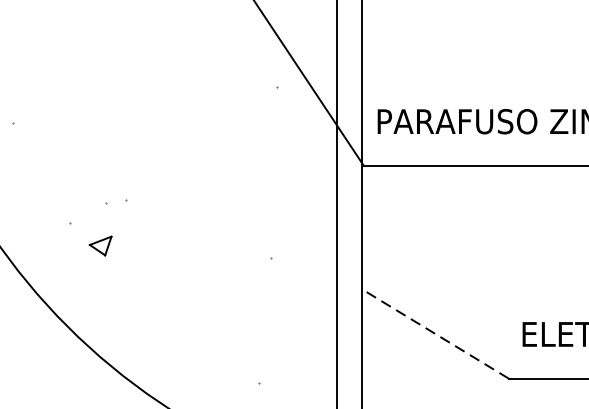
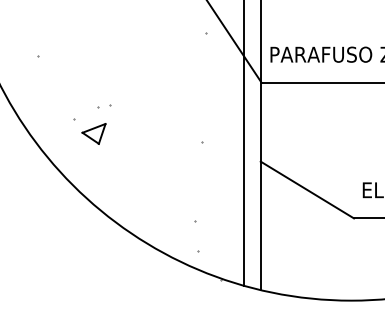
part: (99, 245) -> (93, 133), size x1.67
line: (435, 334) -> (307, 190), dashed -> solid

